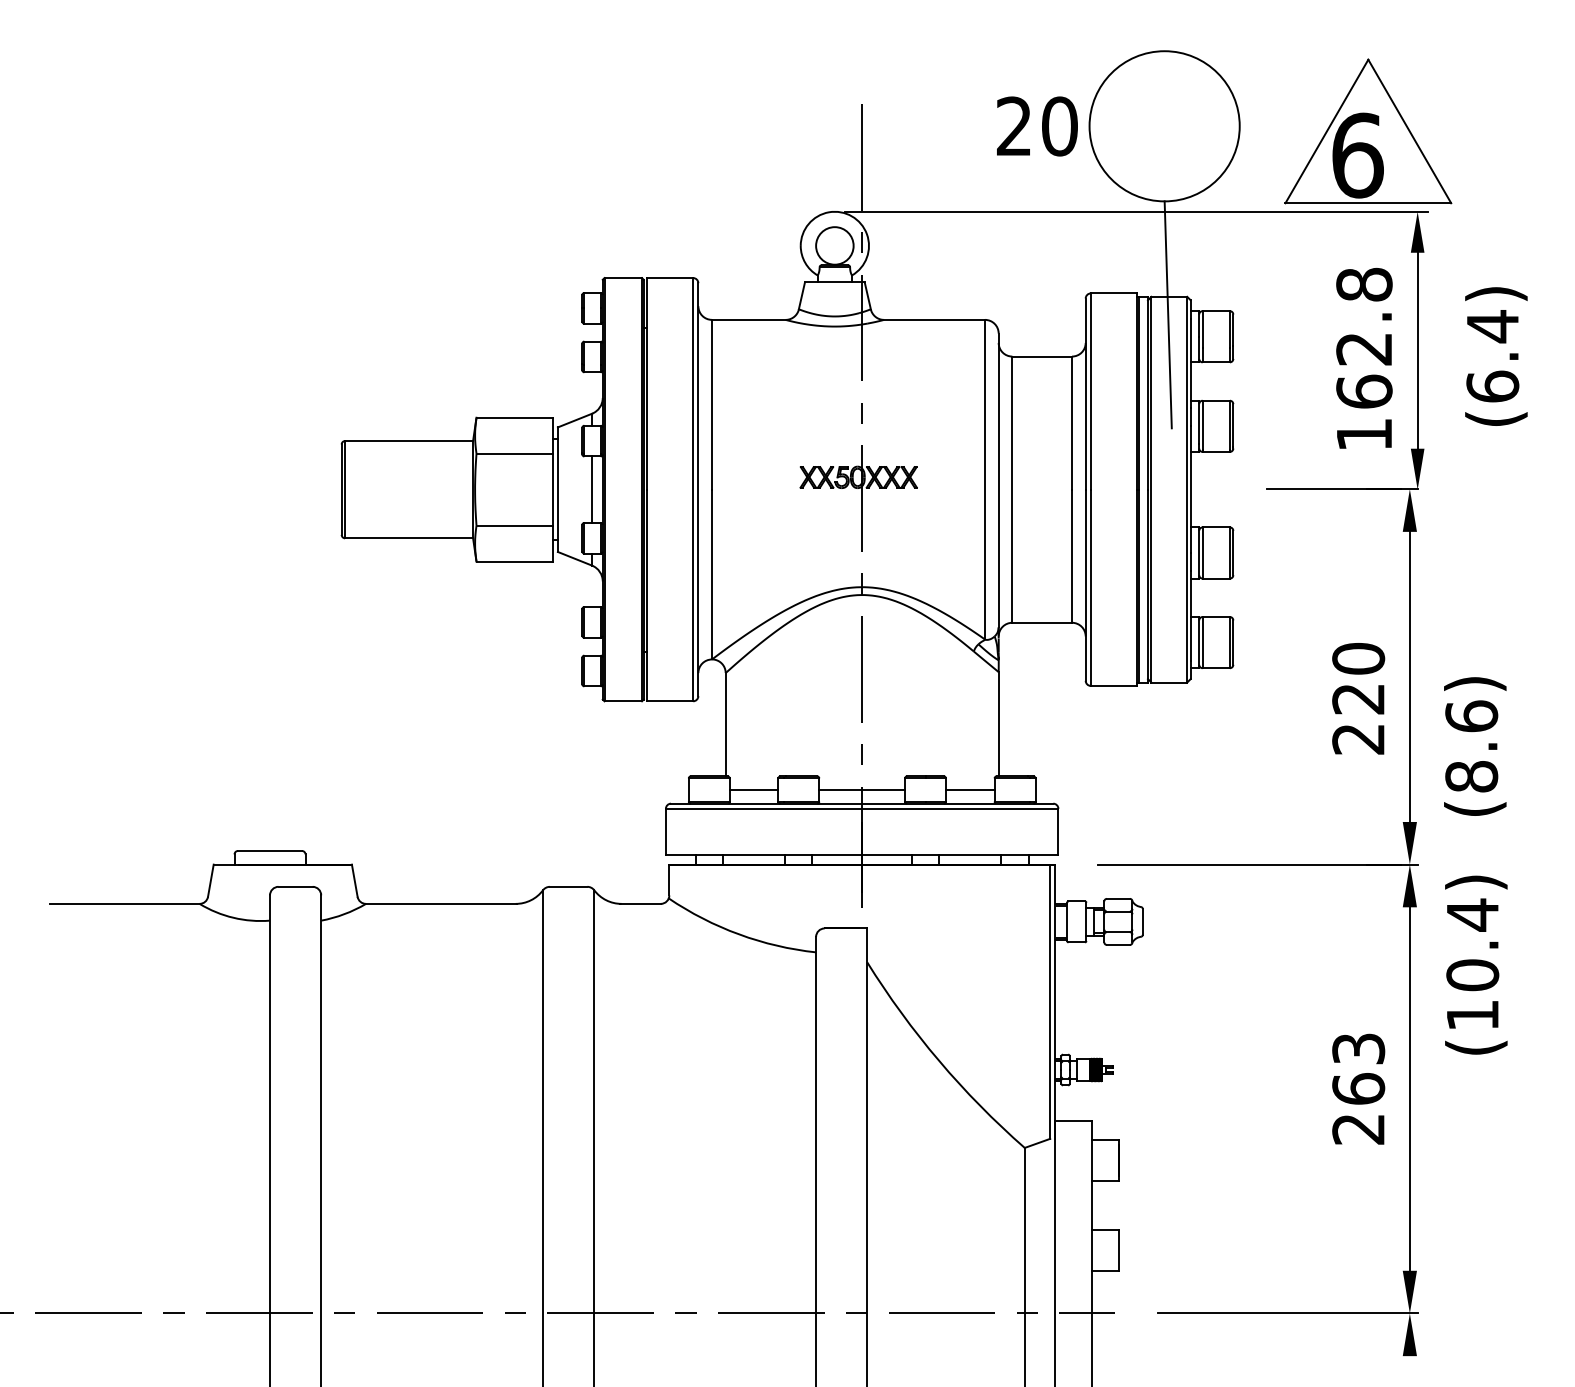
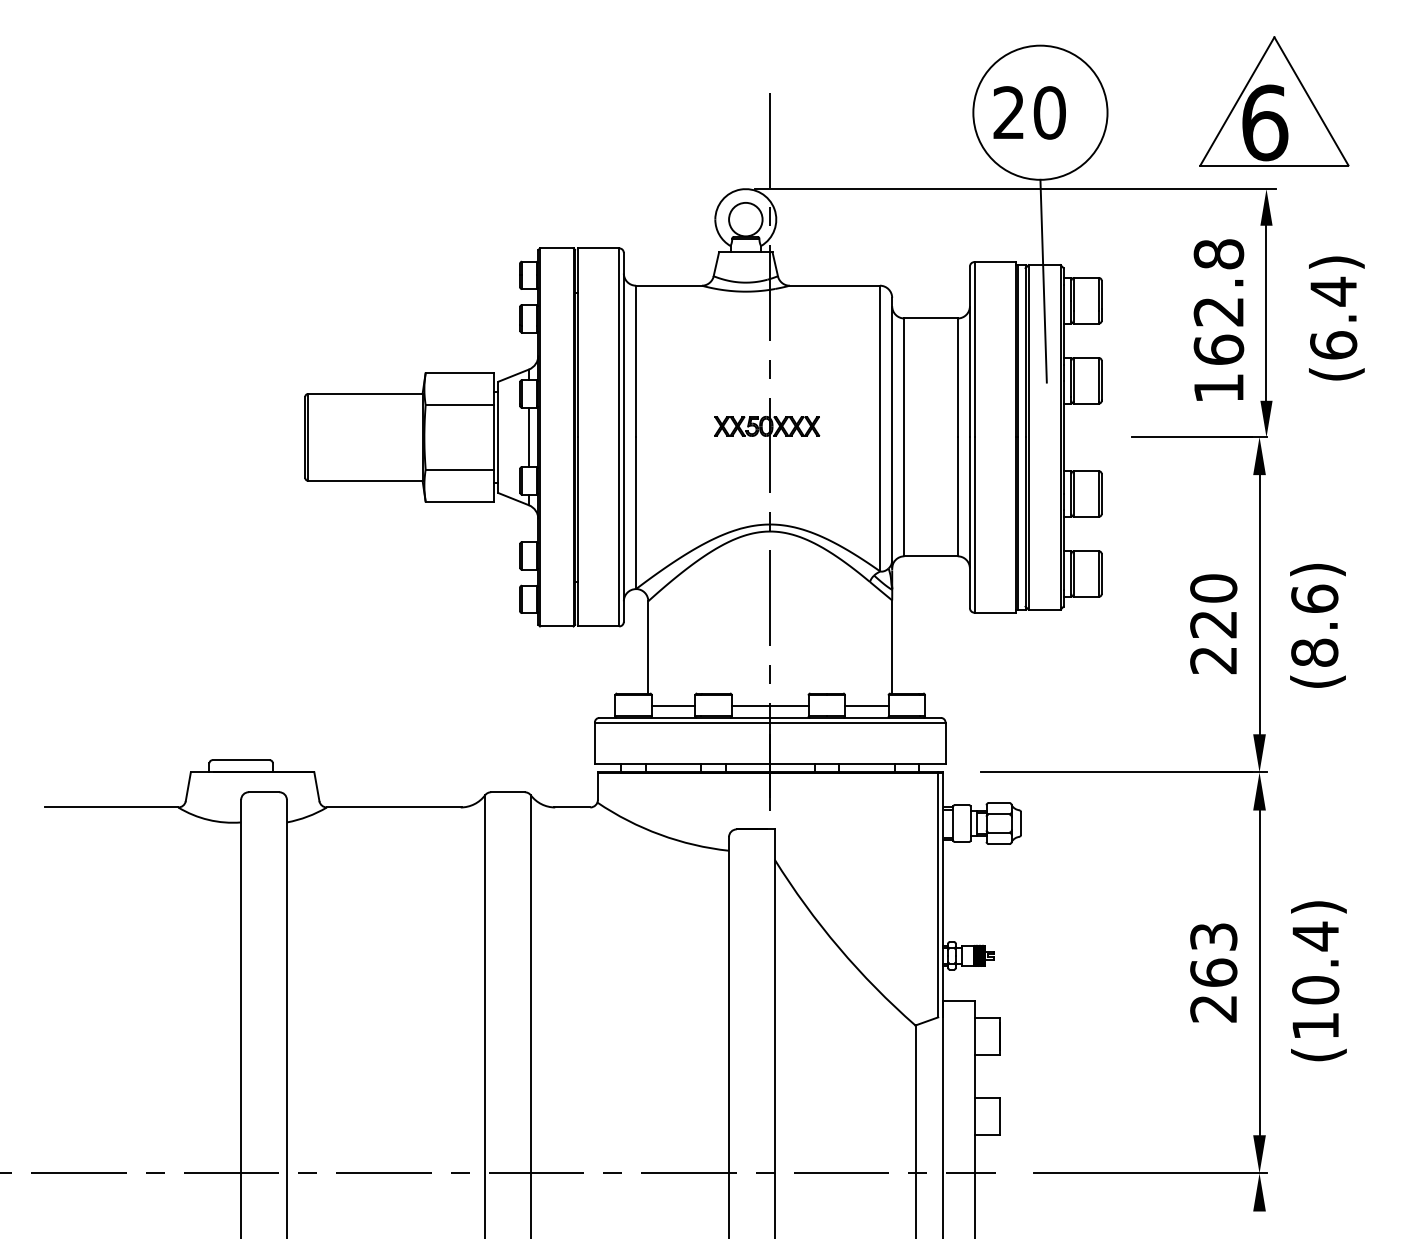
text: (1037, 126) -> (1029, 112), moved
part: (1368, 131) -> (1274, 101), moved
text: (1474, 746) -> (1317, 625), moved
text: (1475, 965) -> (1318, 981), moved

